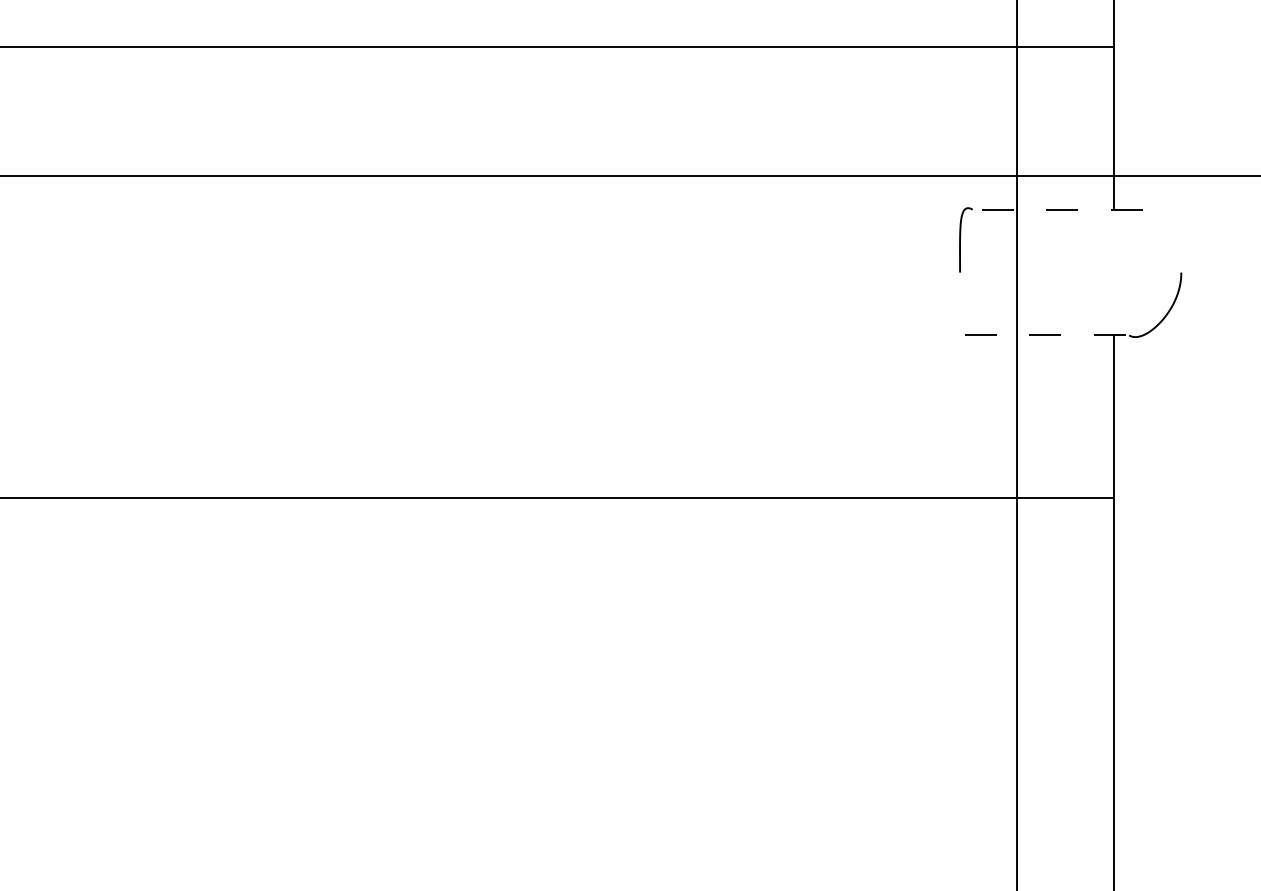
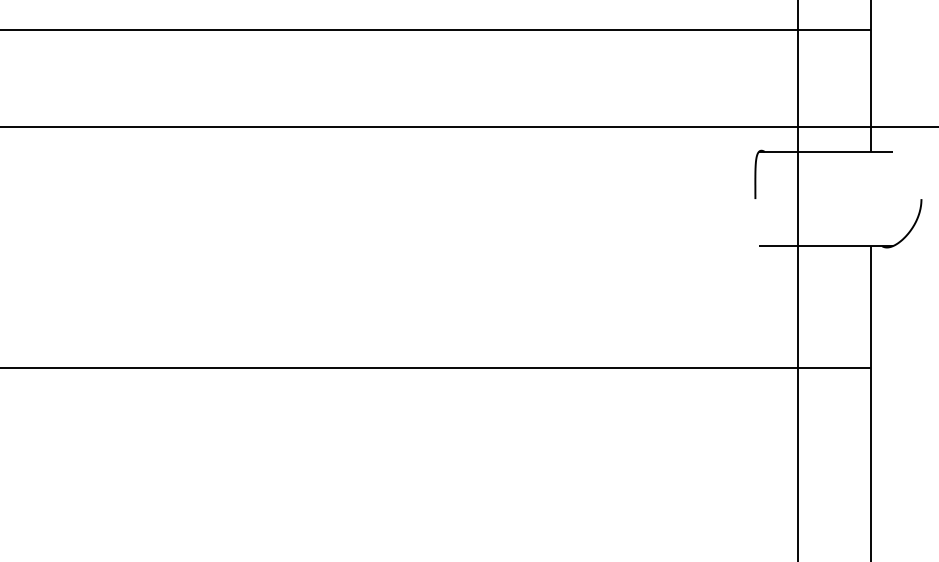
line: (1053, 209) -> (825, 151), dashed -> solid
line: (1054, 335) -> (826, 246), dashed -> solid

